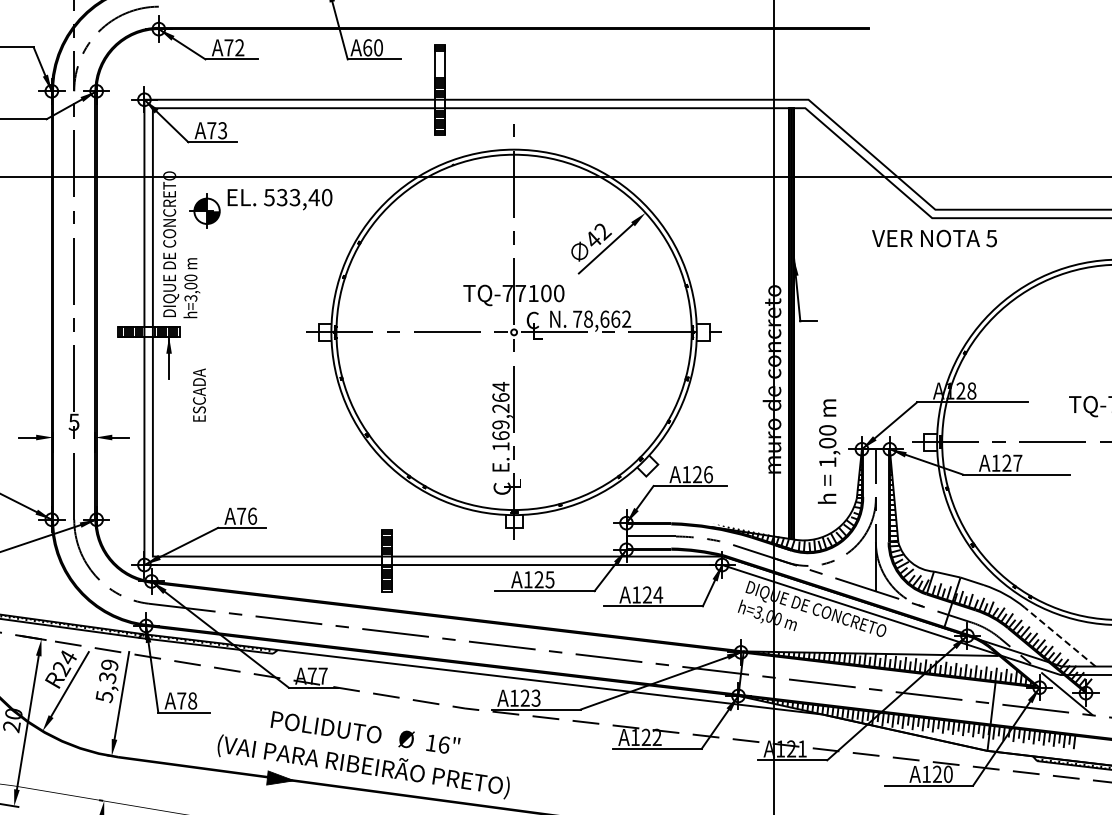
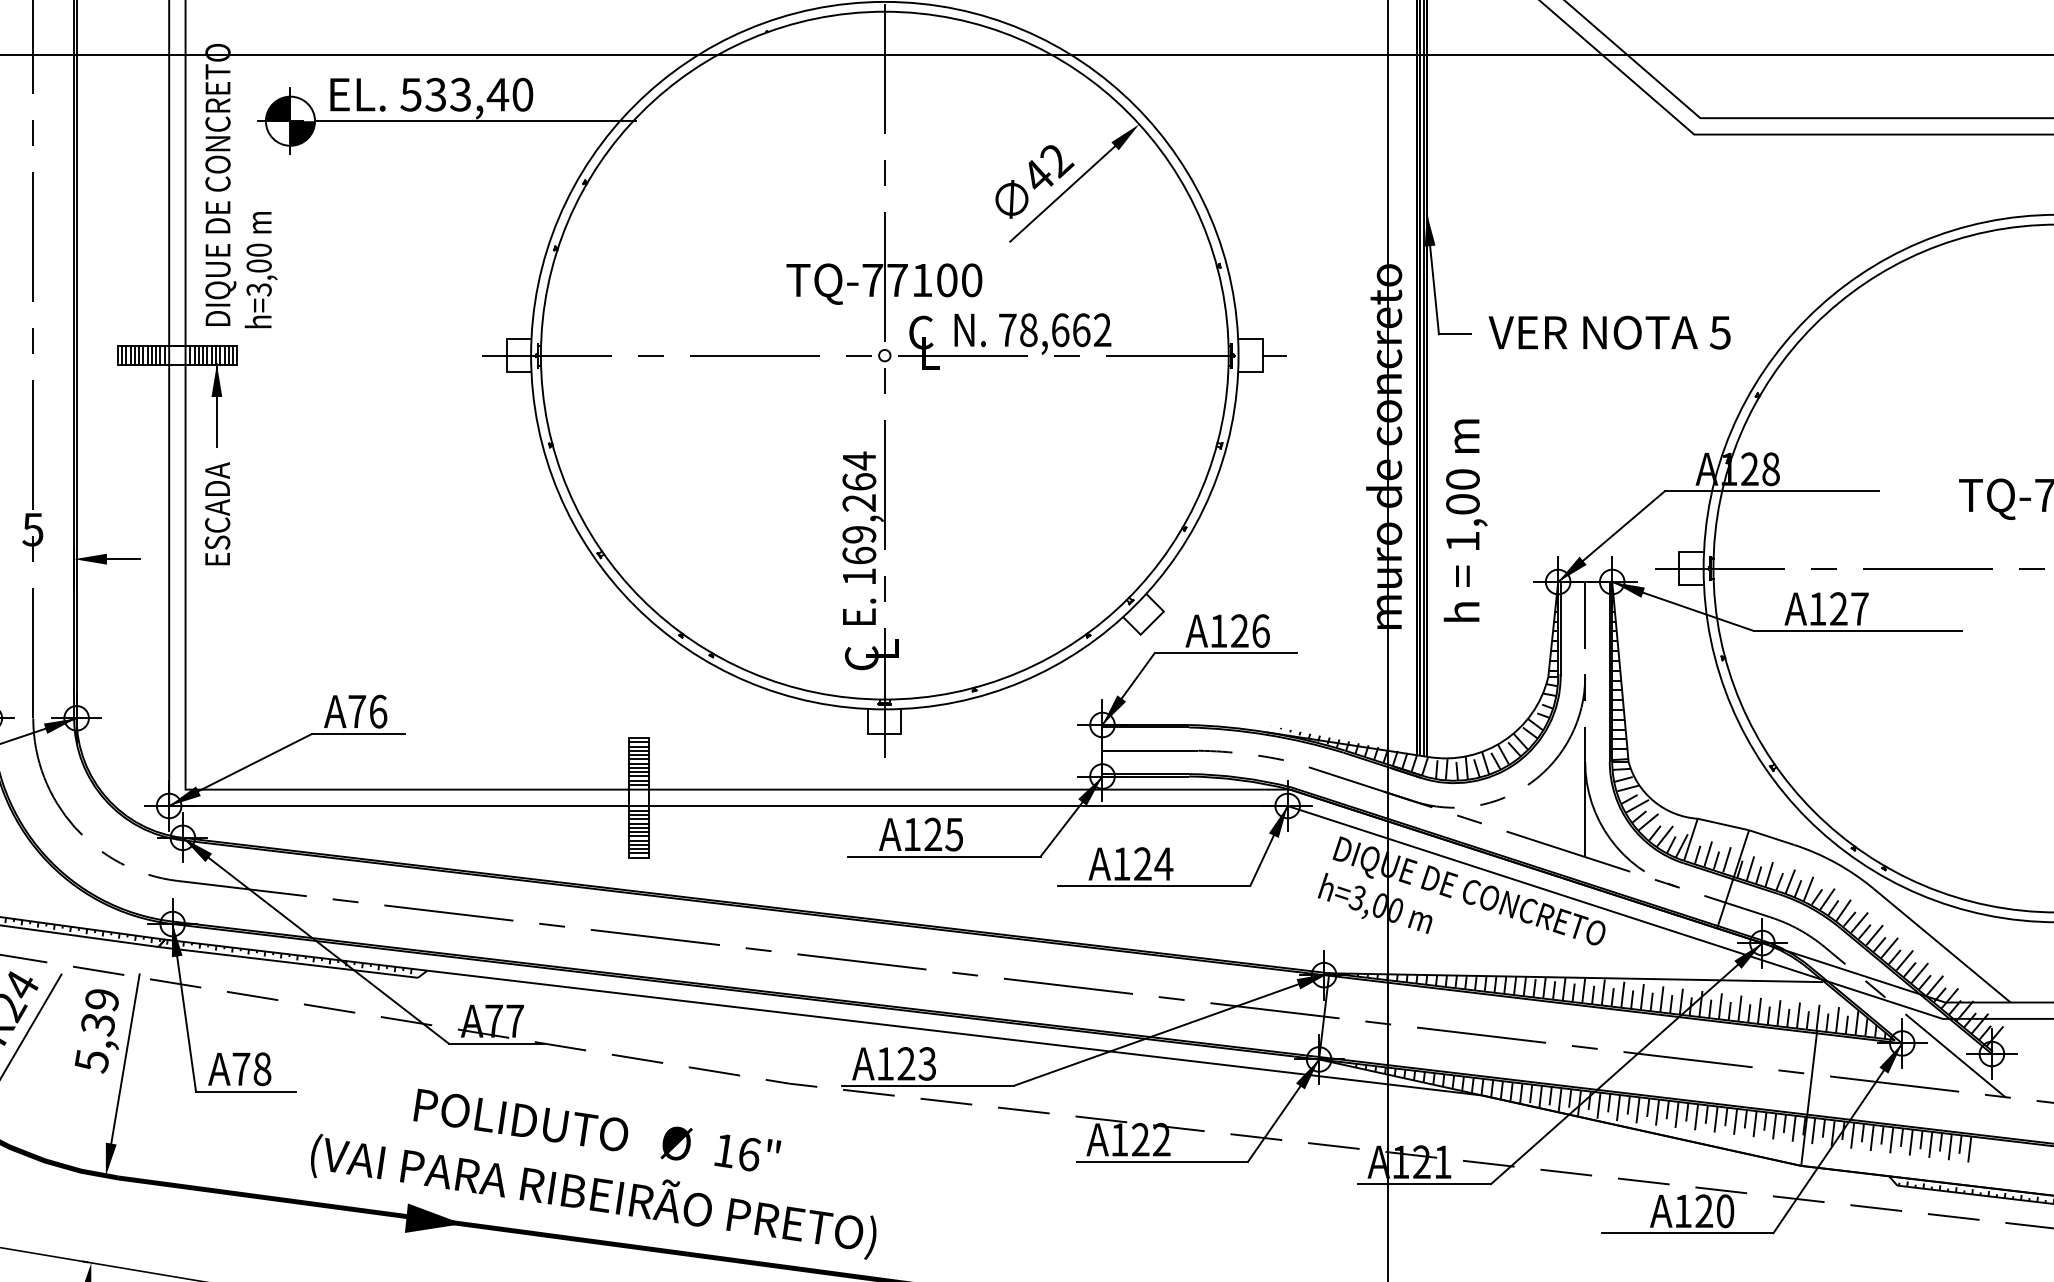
line: (302, 211) -> (475, 121), added
text: (934, 238) -> (1609, 332), moved
text: (199, 394) -> (217, 512), moved
text: (828, 451) -> (1464, 520), moved
line: (1059, 636) -> (1940, 944), dashed -> solid

